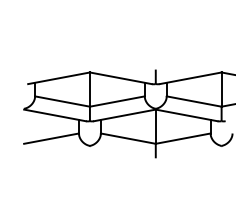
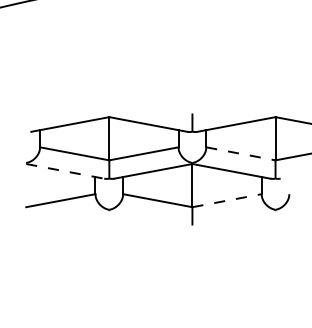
line: (194, 101) -> (241, 153), solid -> dashed
line: (55, 115) -> (65, 171), solid -> dashed
line: (183, 138) -> (227, 200), solid -> dashed

